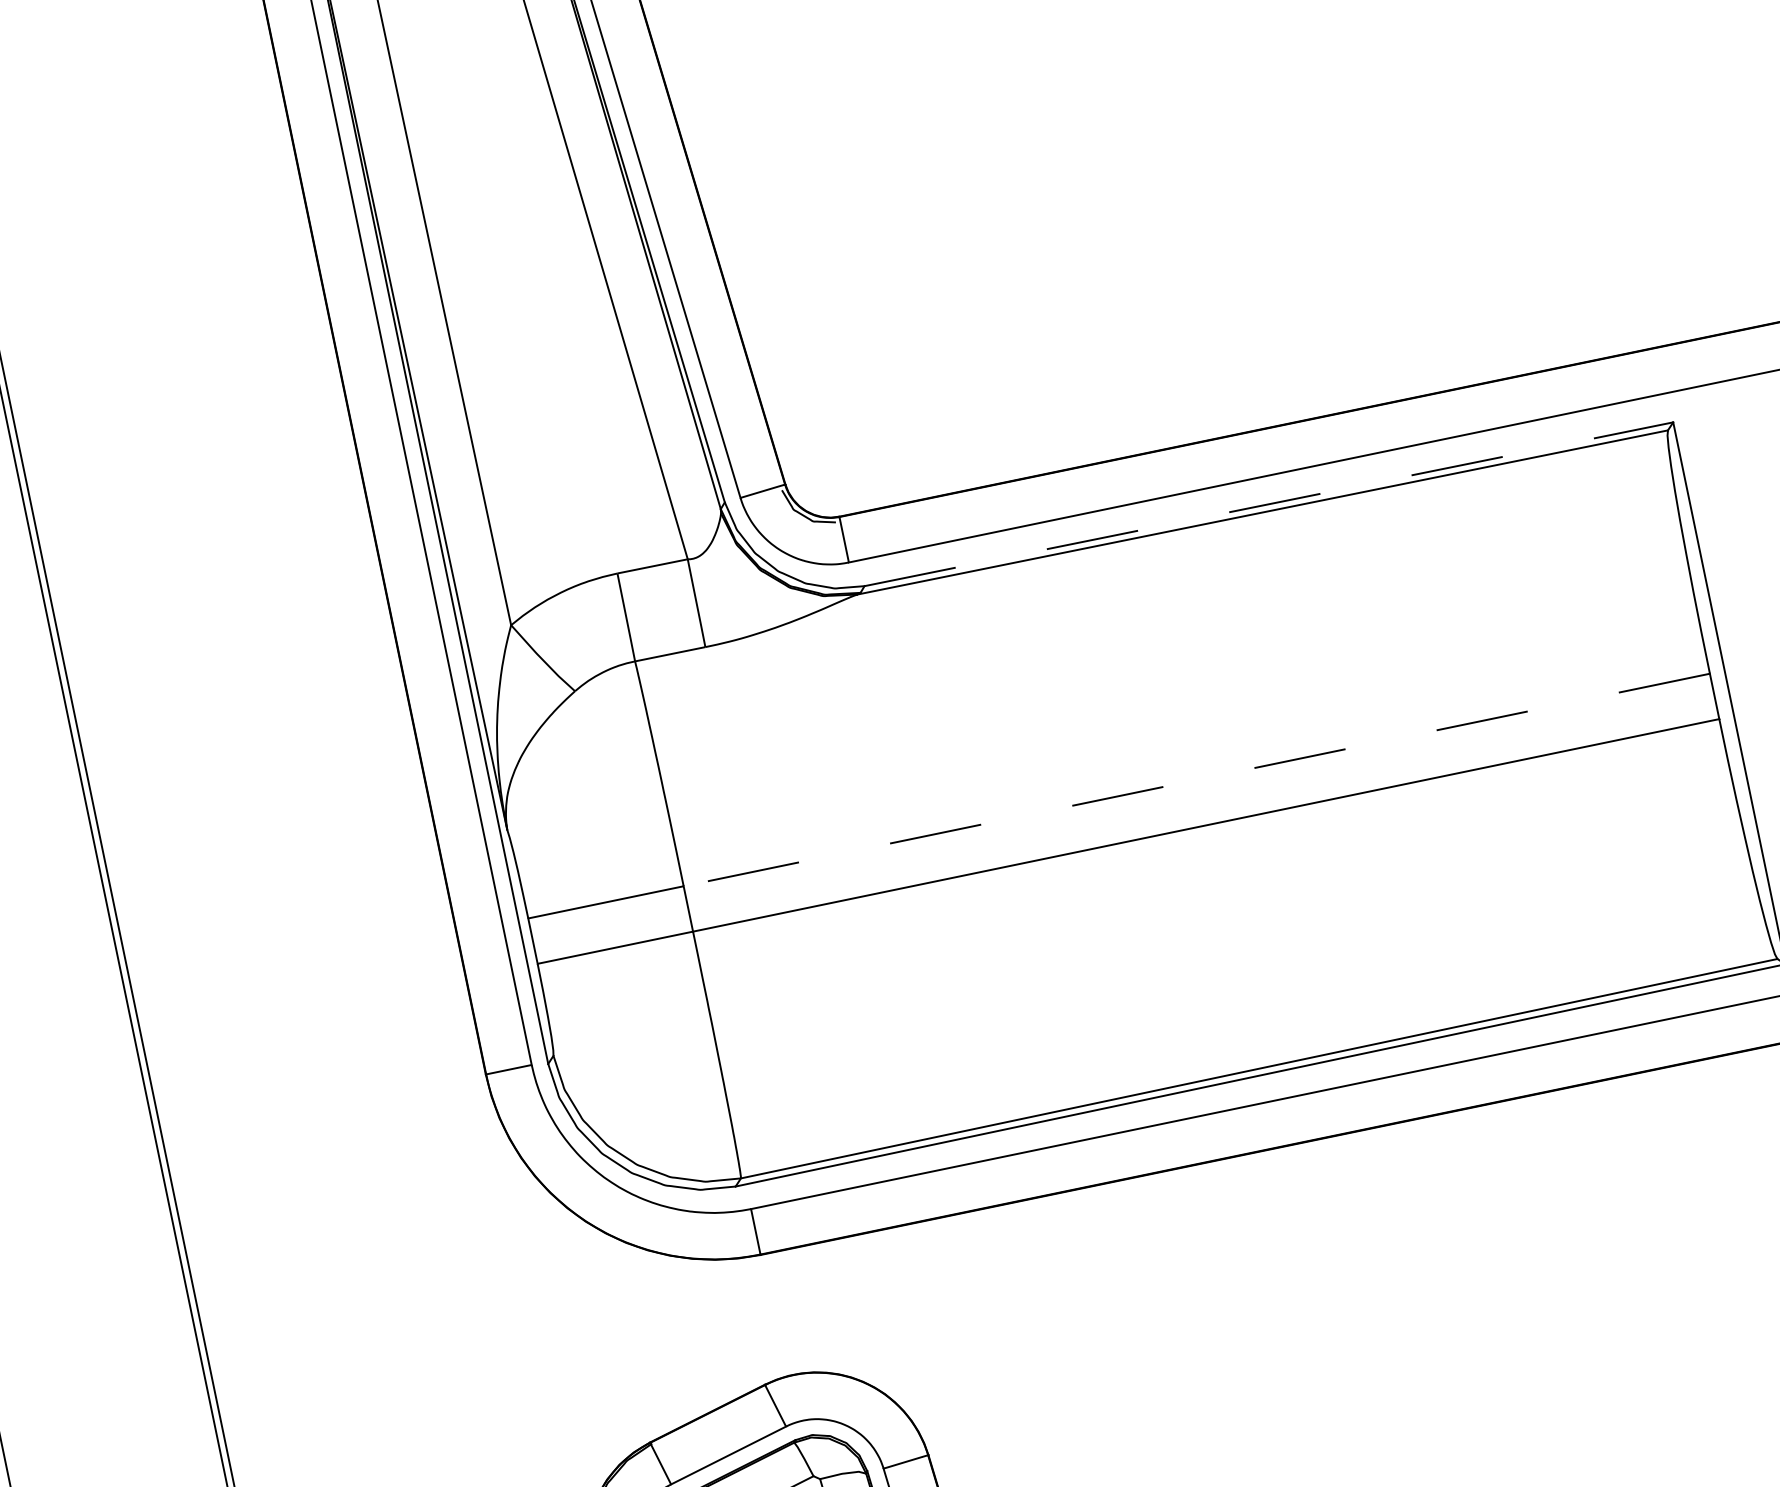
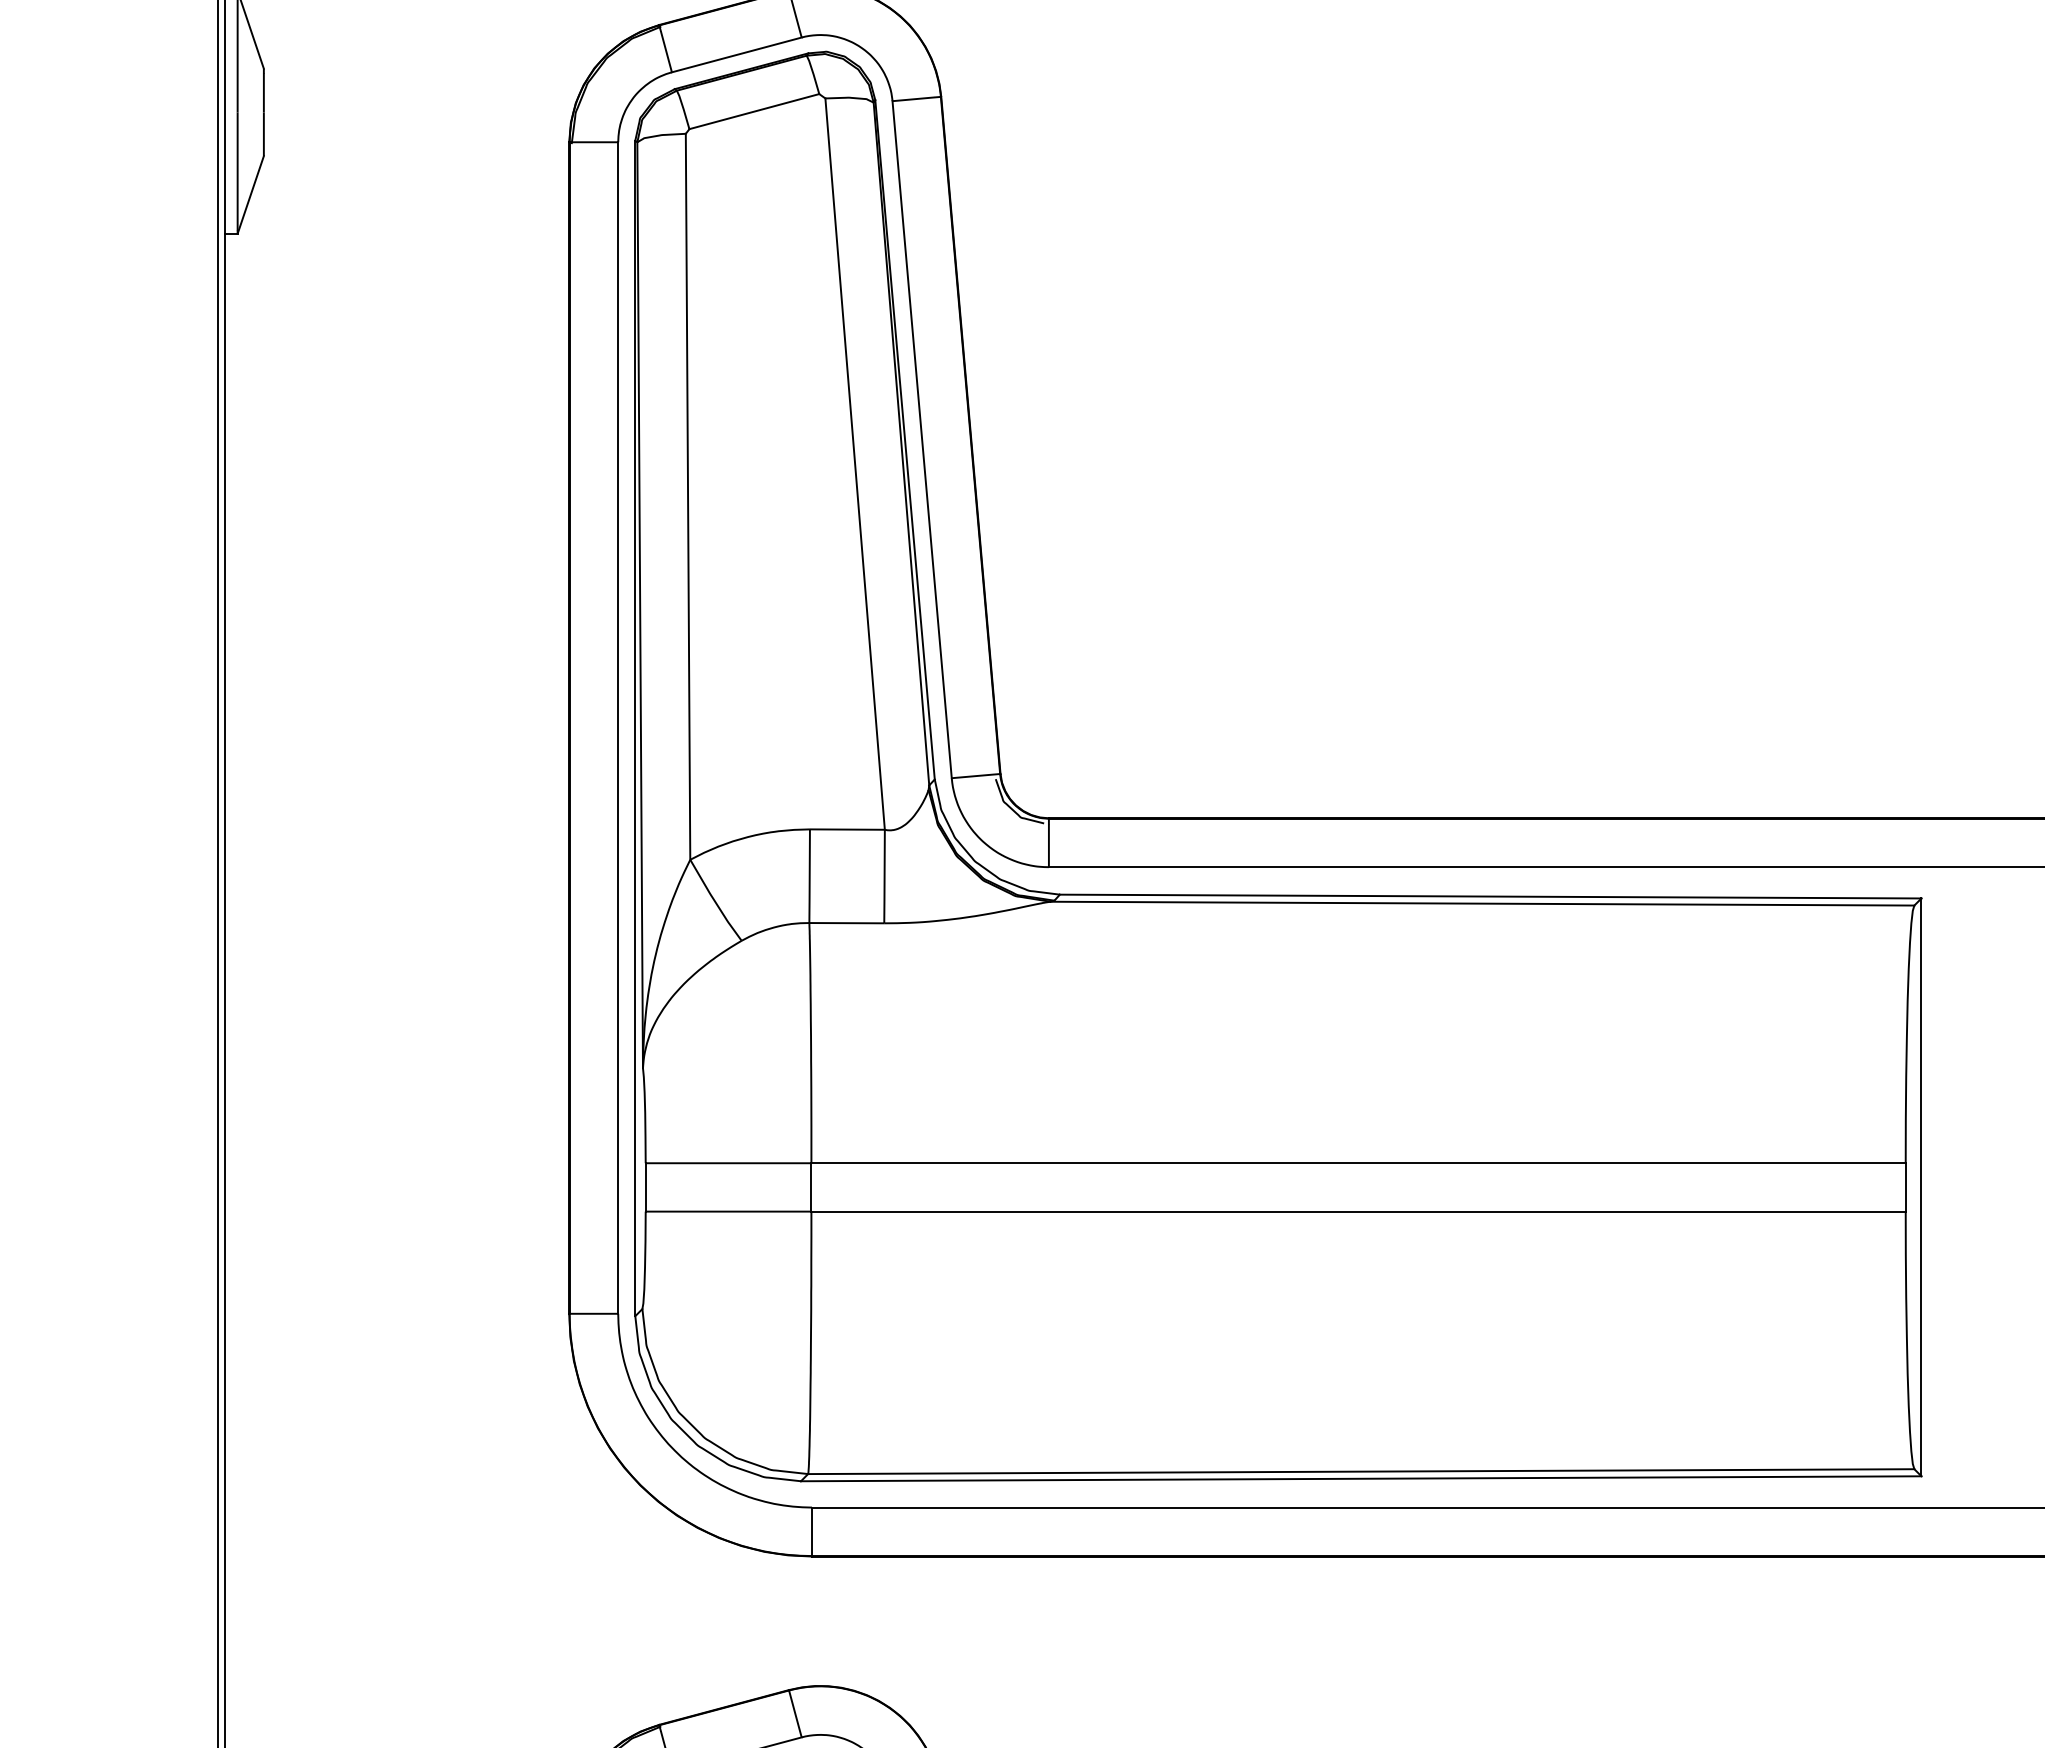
line: (1268, 504) -> (1490, 896), dashed -> solid
line: (1196, 780) -> (1358, 1163), dashed -> solid

